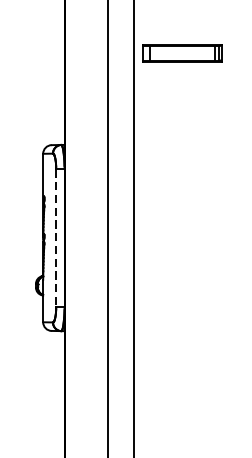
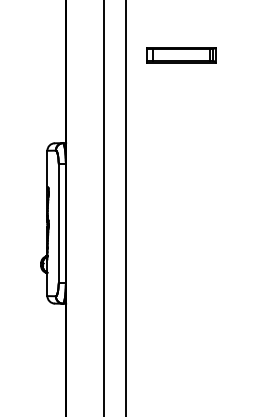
part: (182, 53) -> (181, 55), moved
line: (56, 238) -> (58, 223), dashed -> solid

